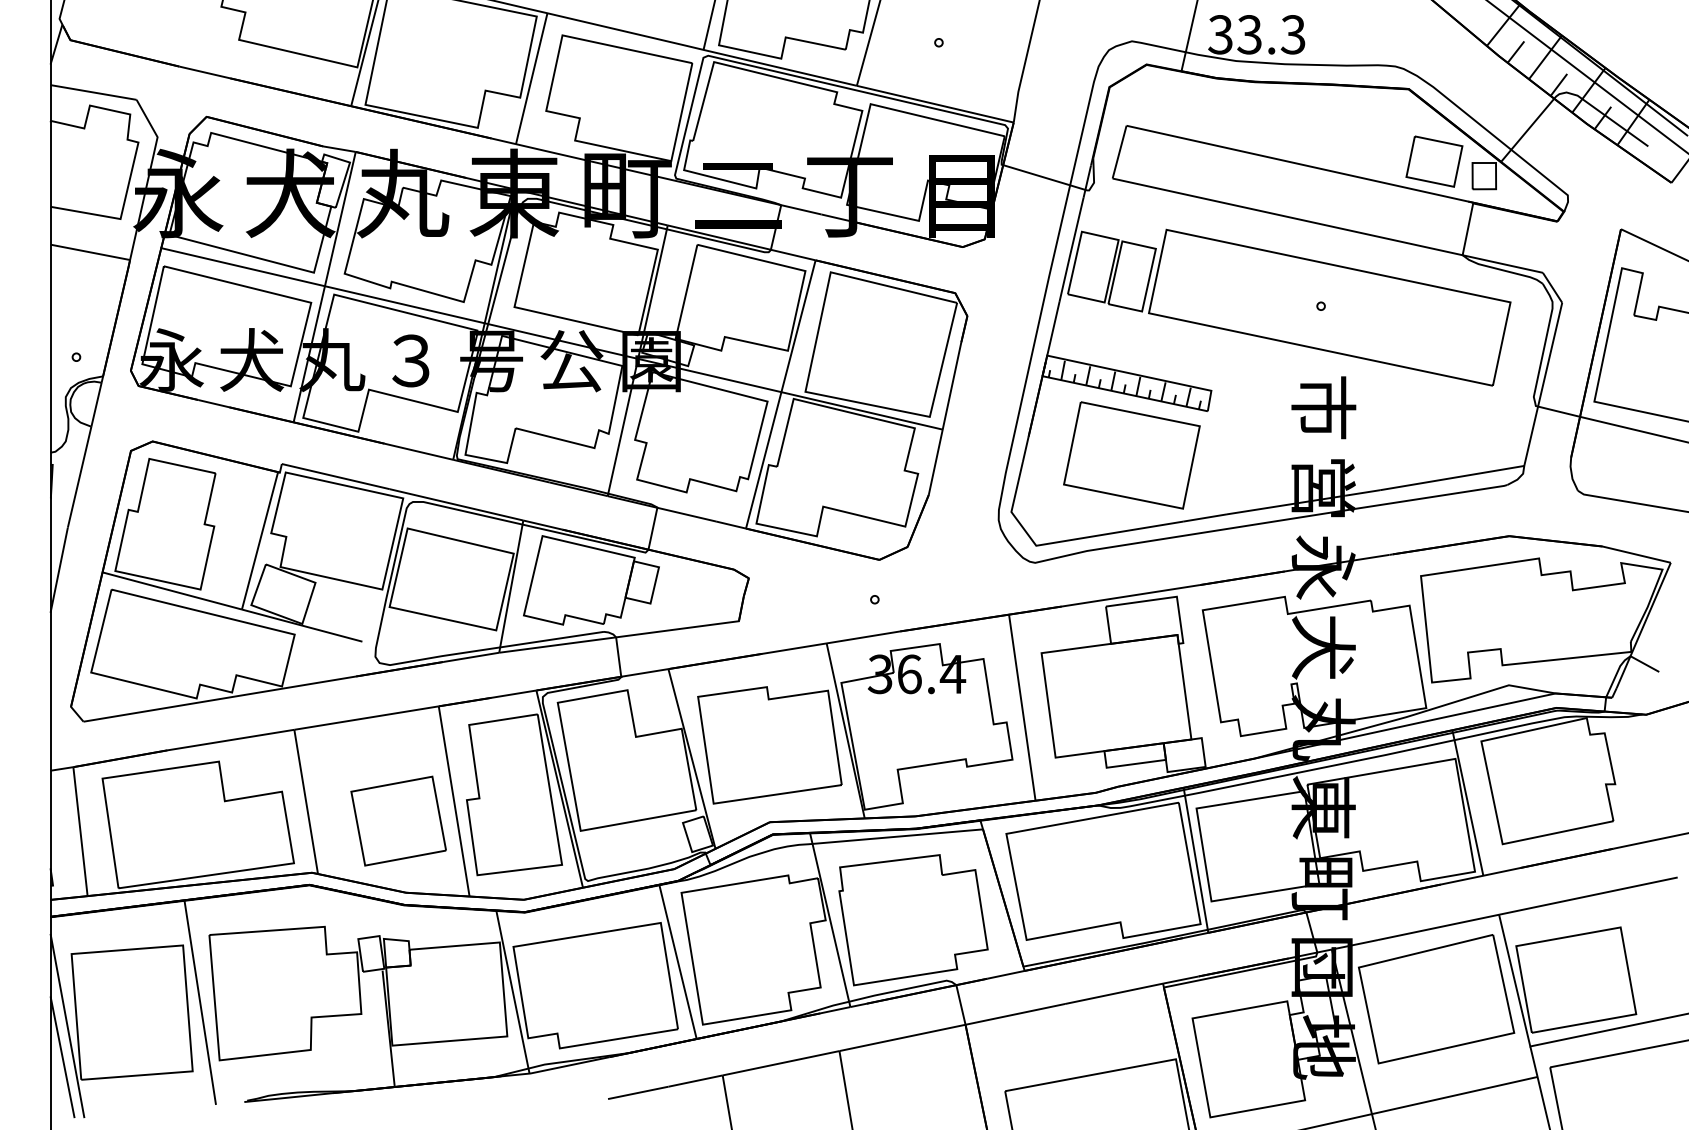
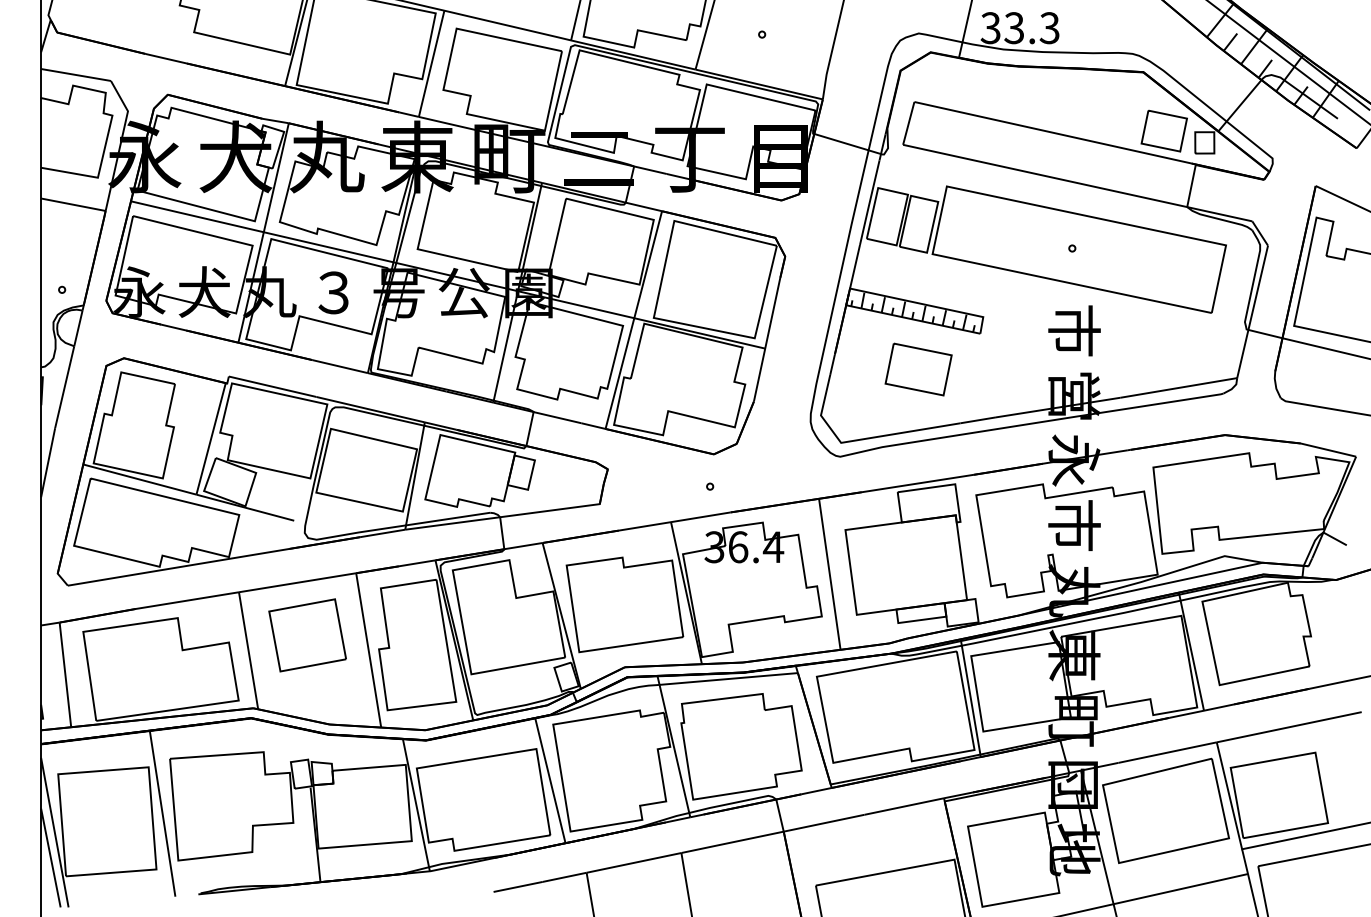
part: (1131, 455) -> (918, 369), size x0.6
text: (1323, 647) -> (1074, 525), 犬 -> 市
part: (398, 821) -> (307, 635), moved

